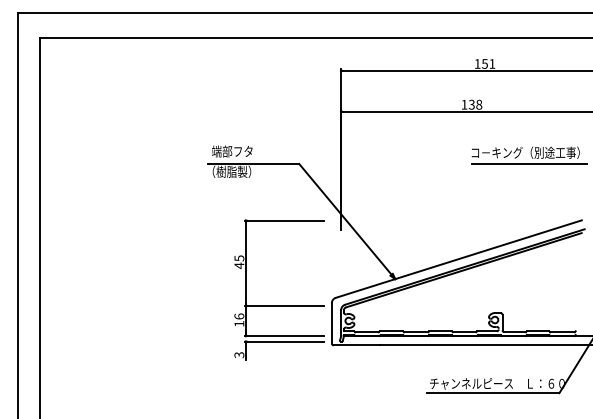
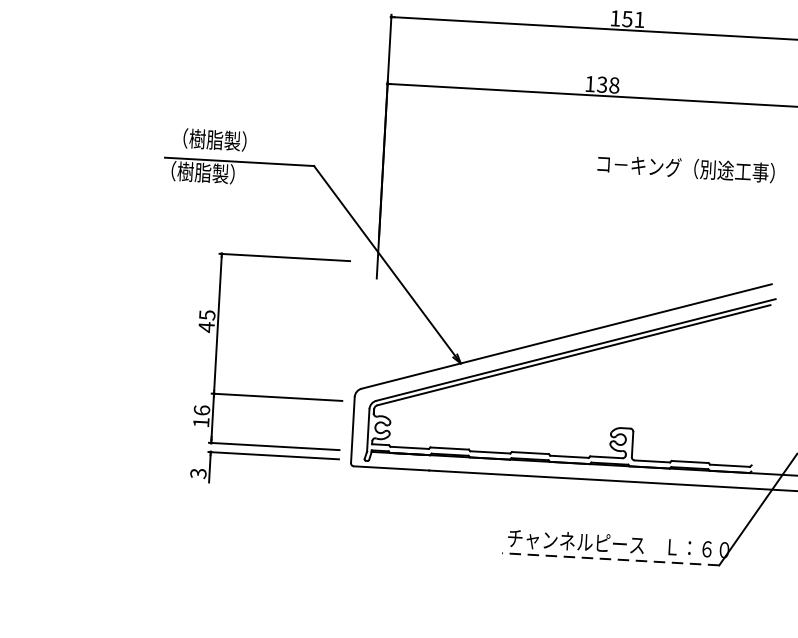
text: (234, 151) -> (209, 139), 端部フタ -> （樹脂製）
line: (528, 164) -> (689, 187), removed
line: (492, 393) -> (609, 559), solid -> dashed

